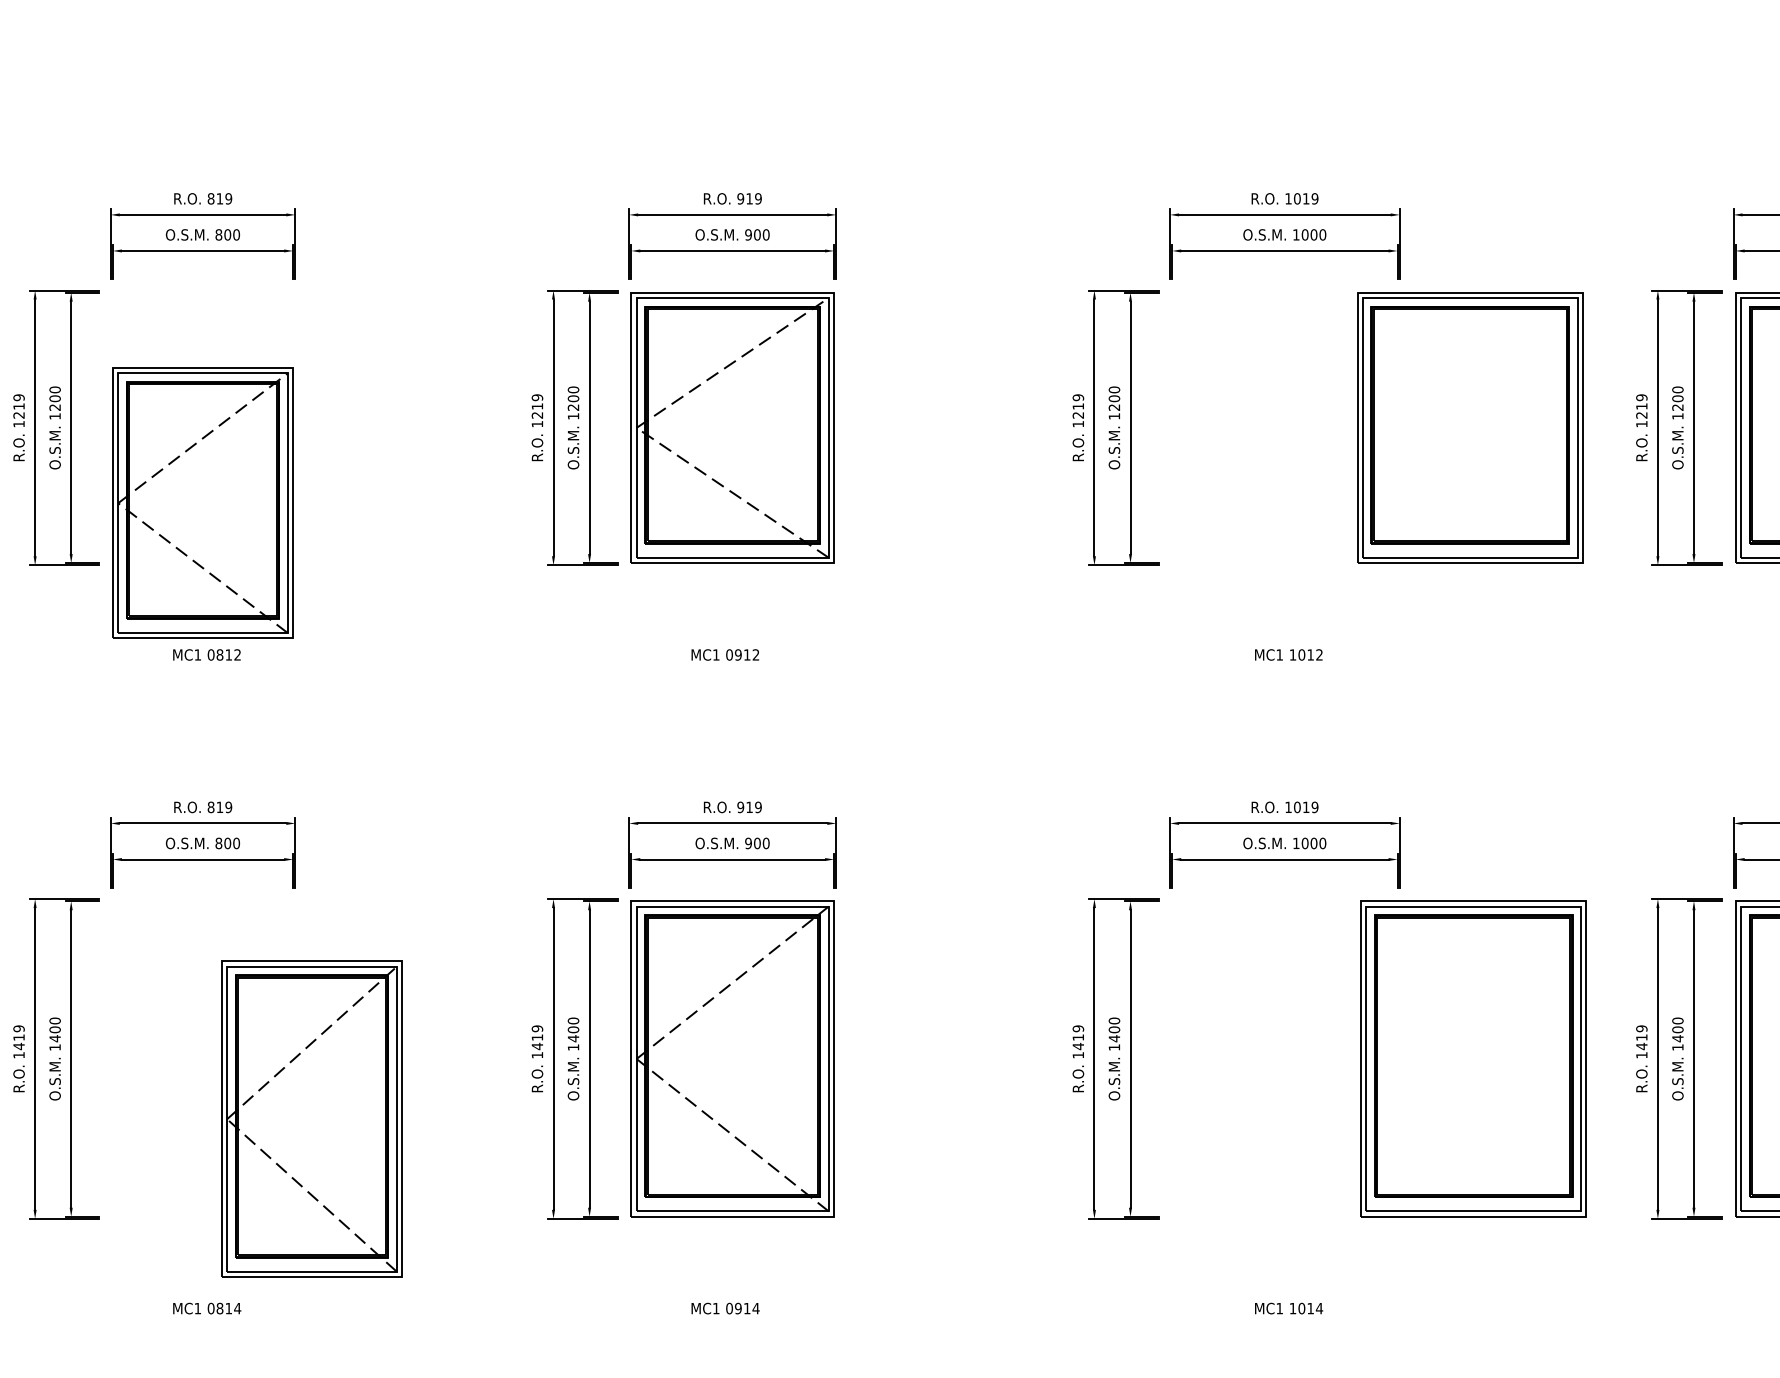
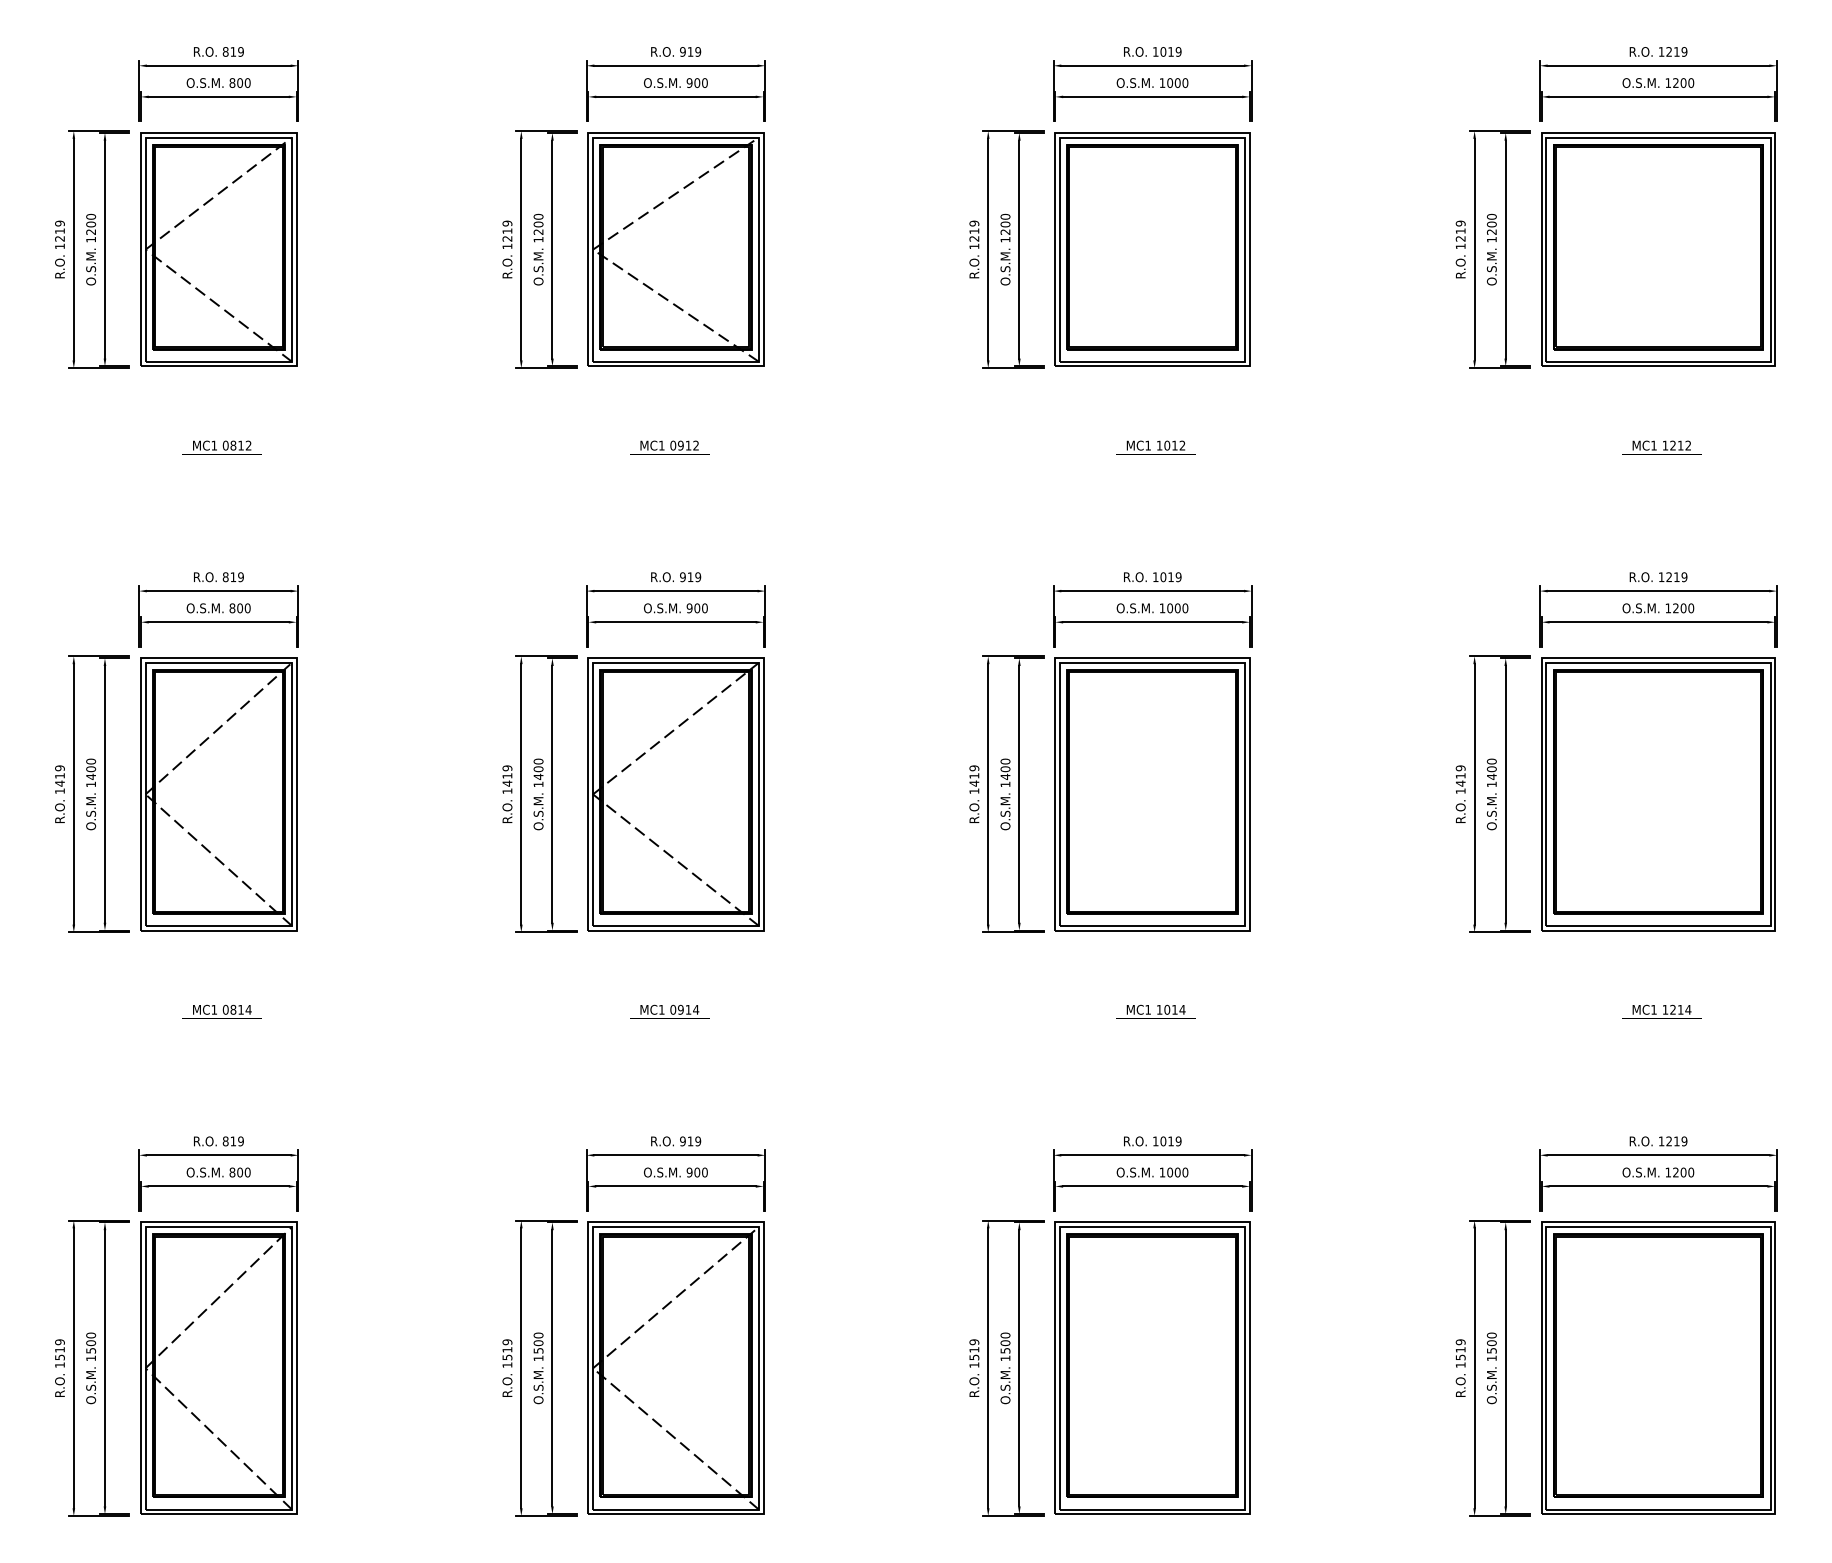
part: (1470, 427) -> (1152, 249), moved
part: (202, 503) -> (218, 249), moved
part: (1473, 1059) -> (1152, 794), moved
part: (311, 1119) -> (218, 794), moved

